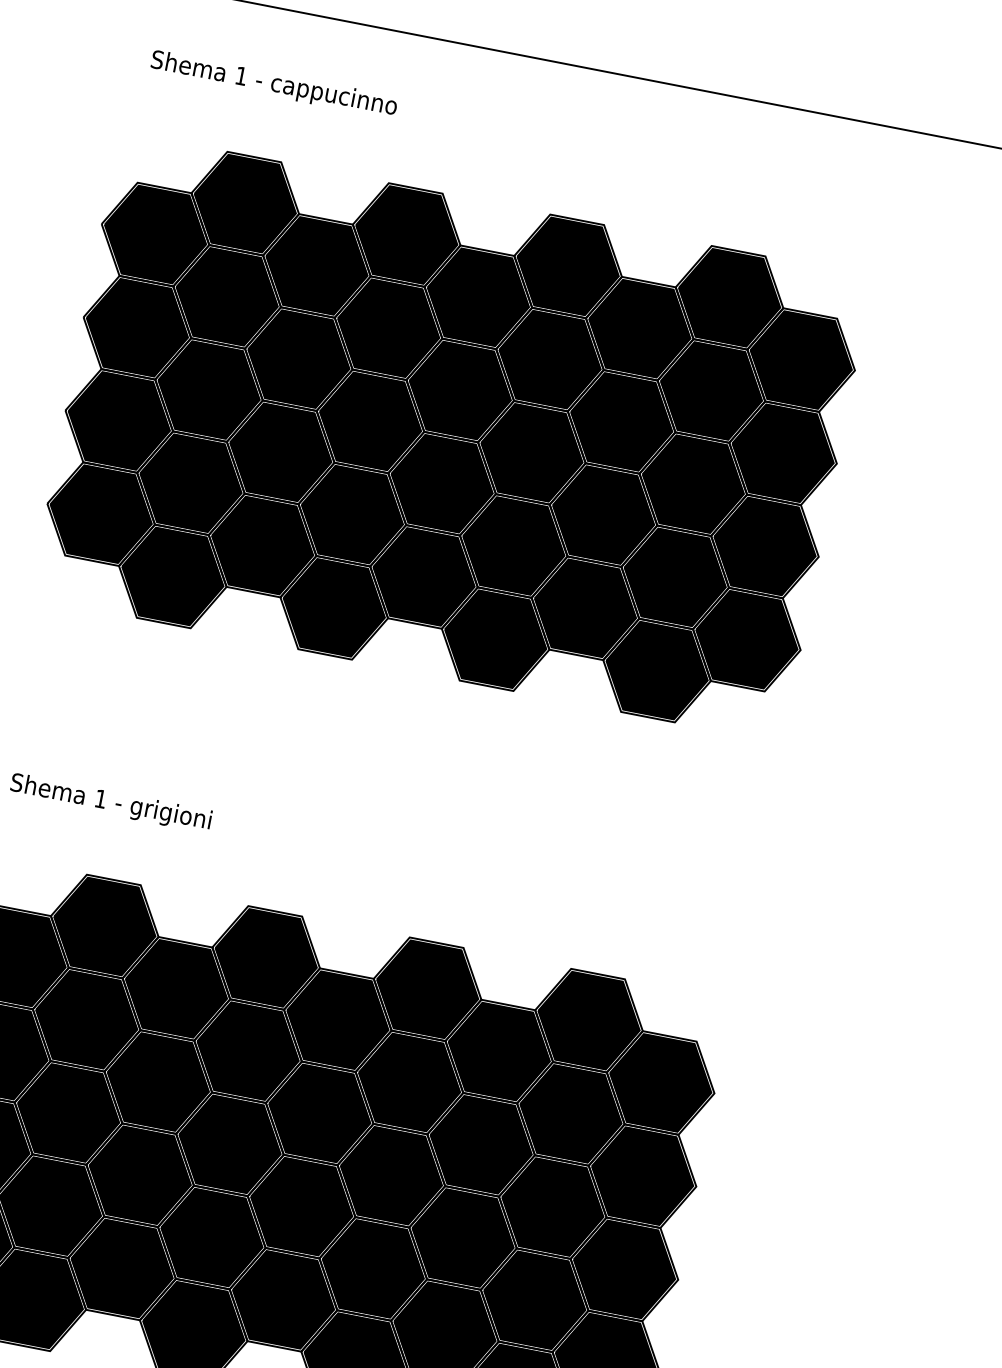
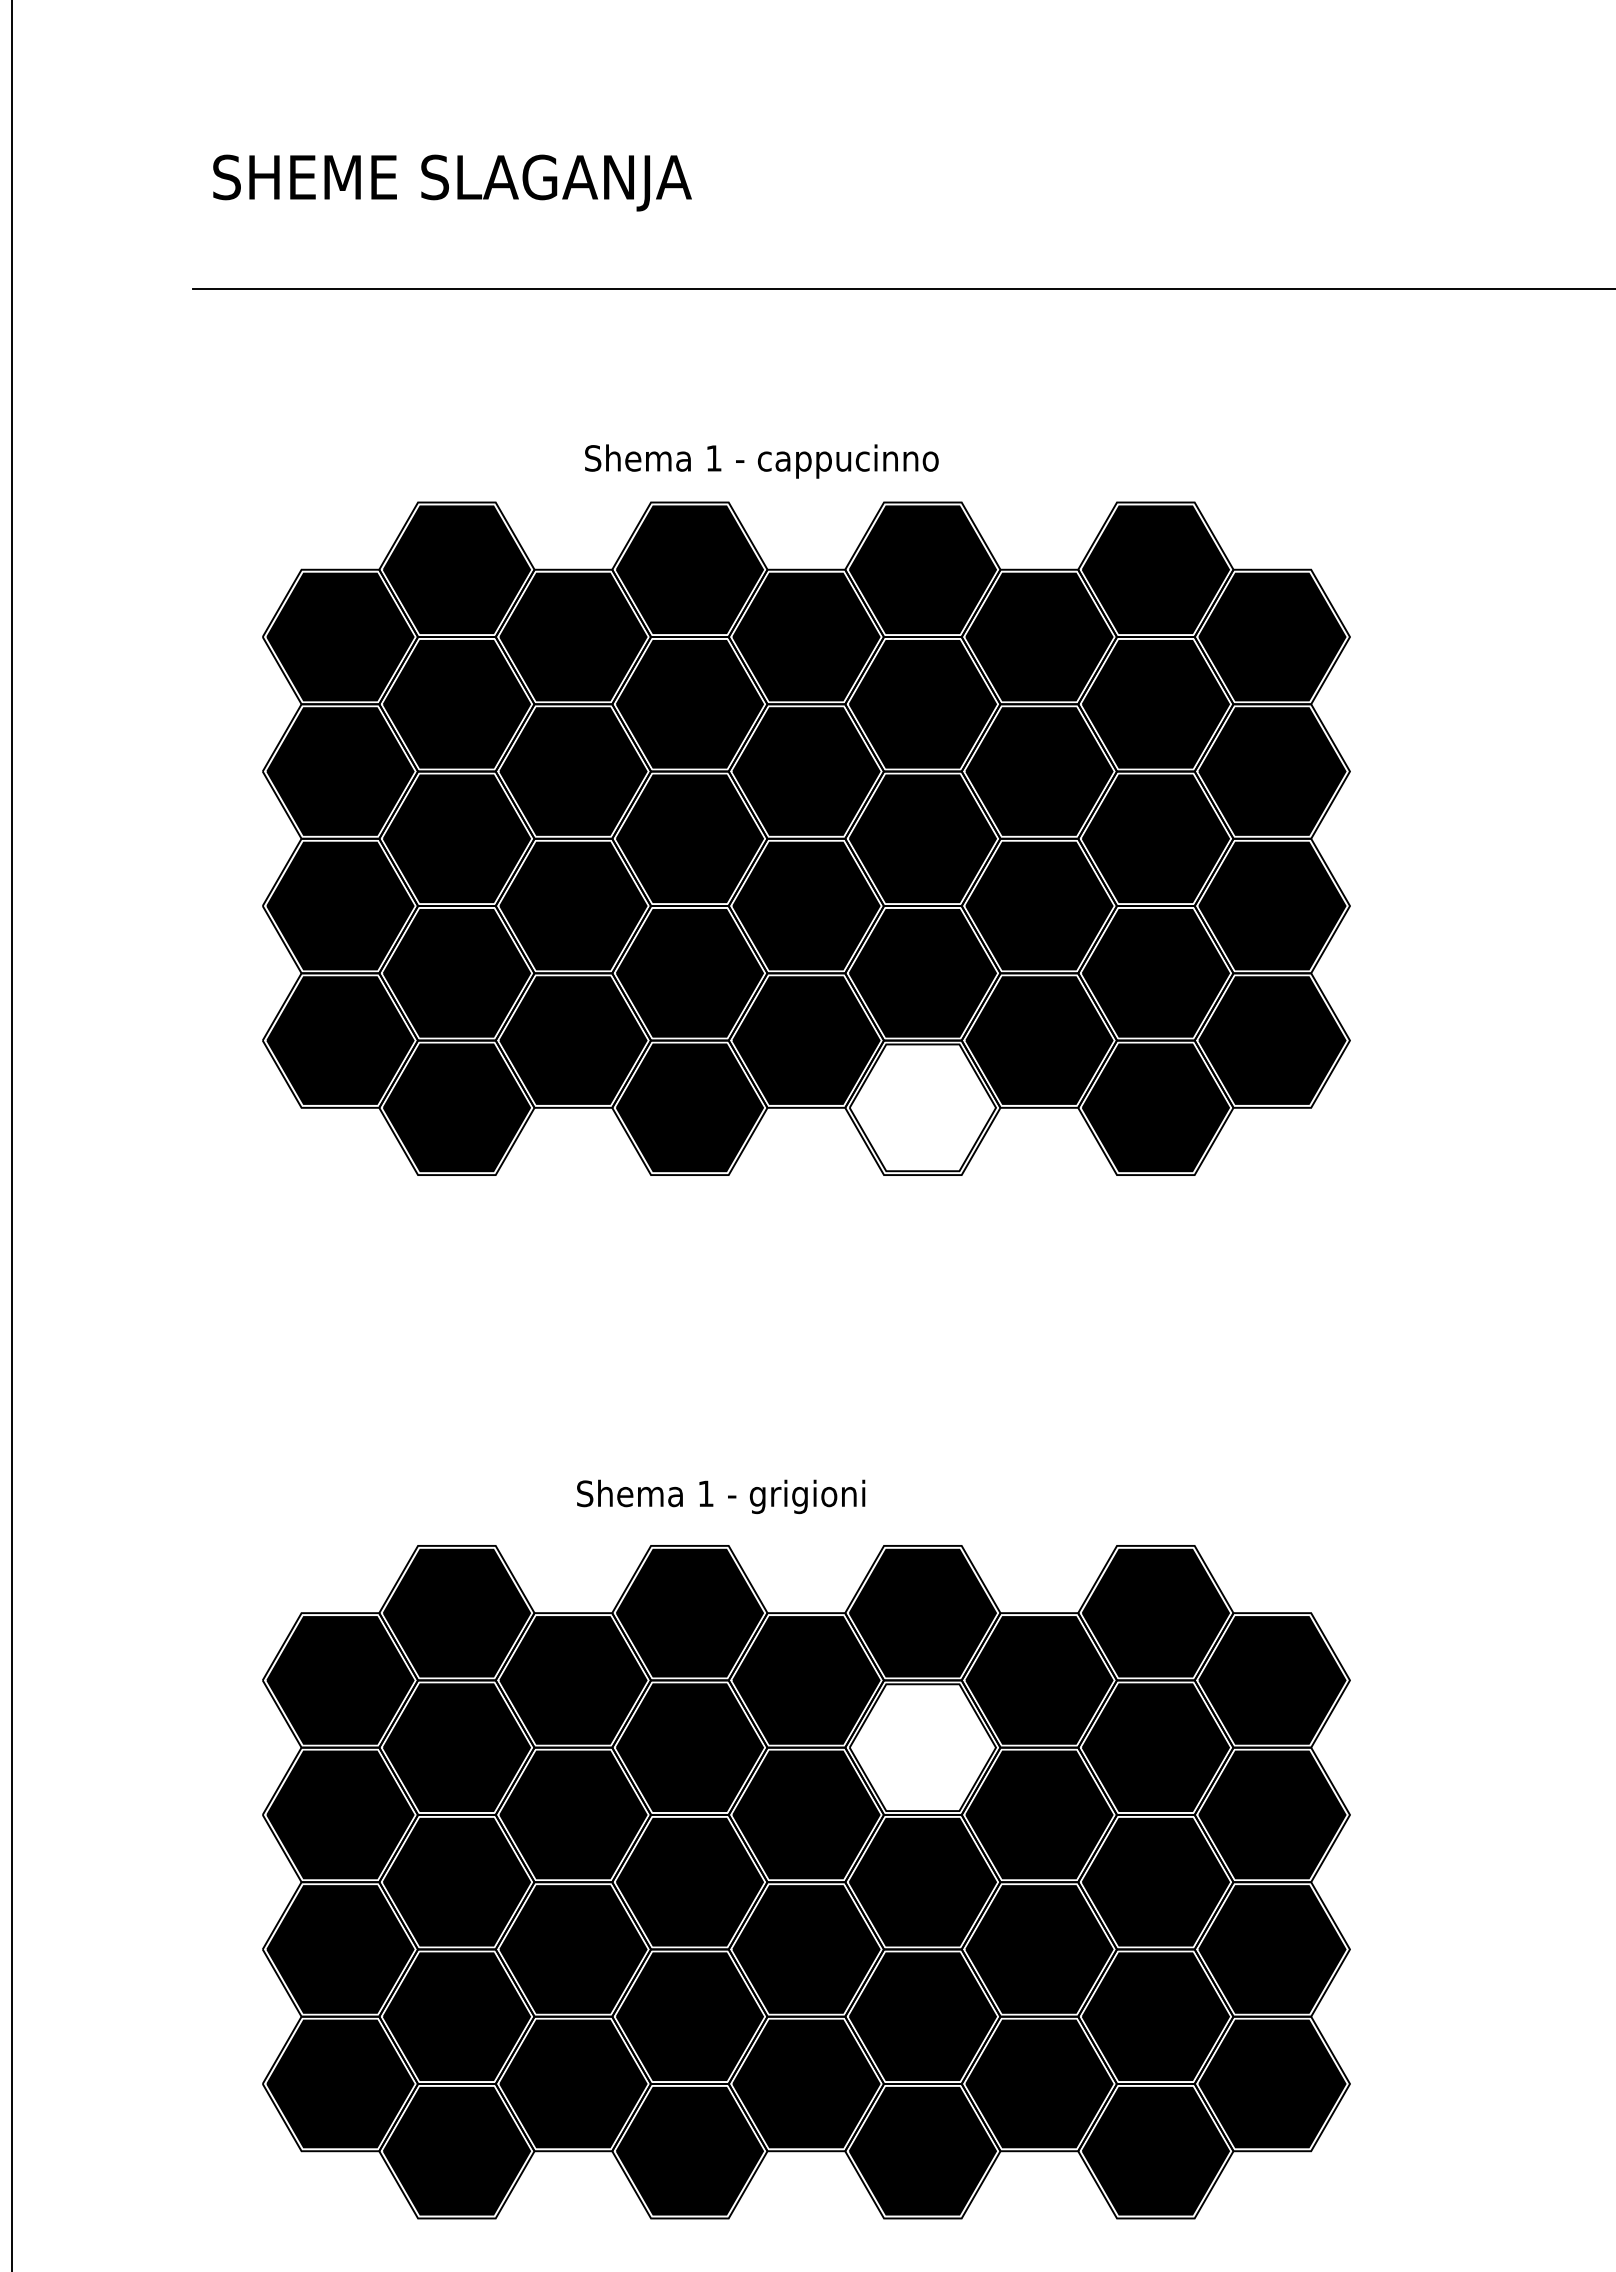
text: (273, 84) -> (761, 461), moved
fill: (495, 638) -> (922, 1107), removed
text: (111, 802) -> (721, 1496), moved
fill: (409, 1082) -> (922, 1747), removed

